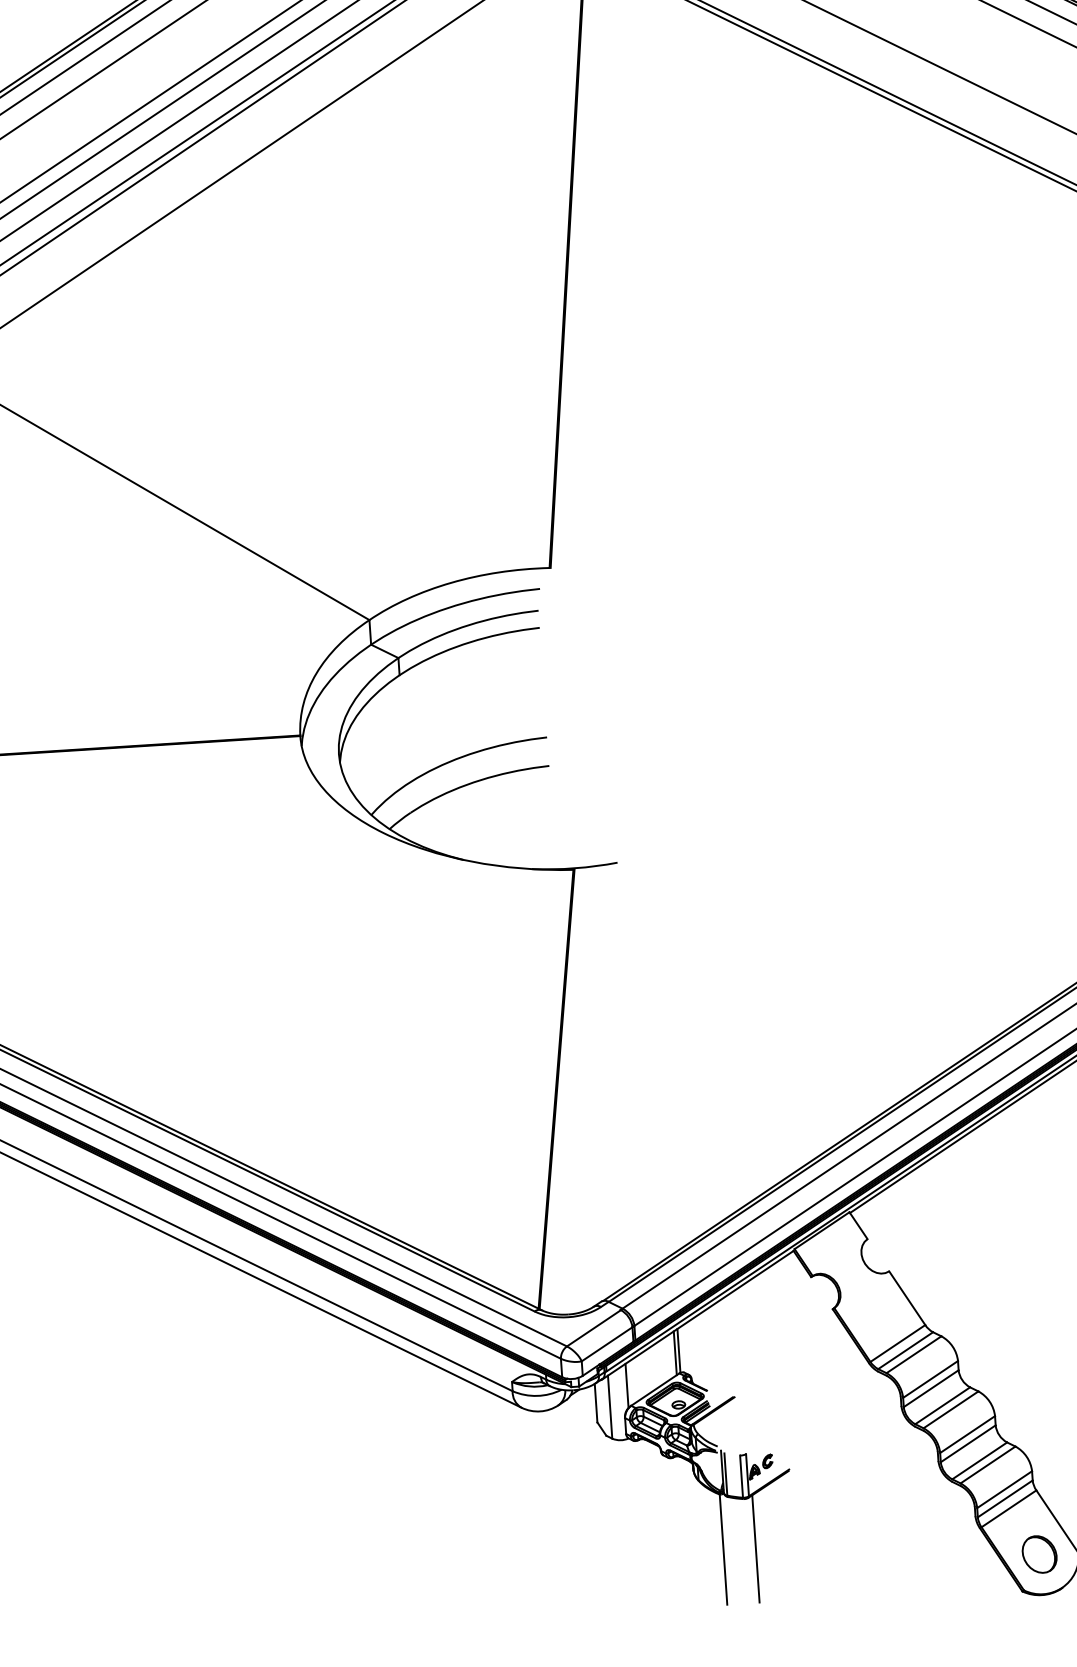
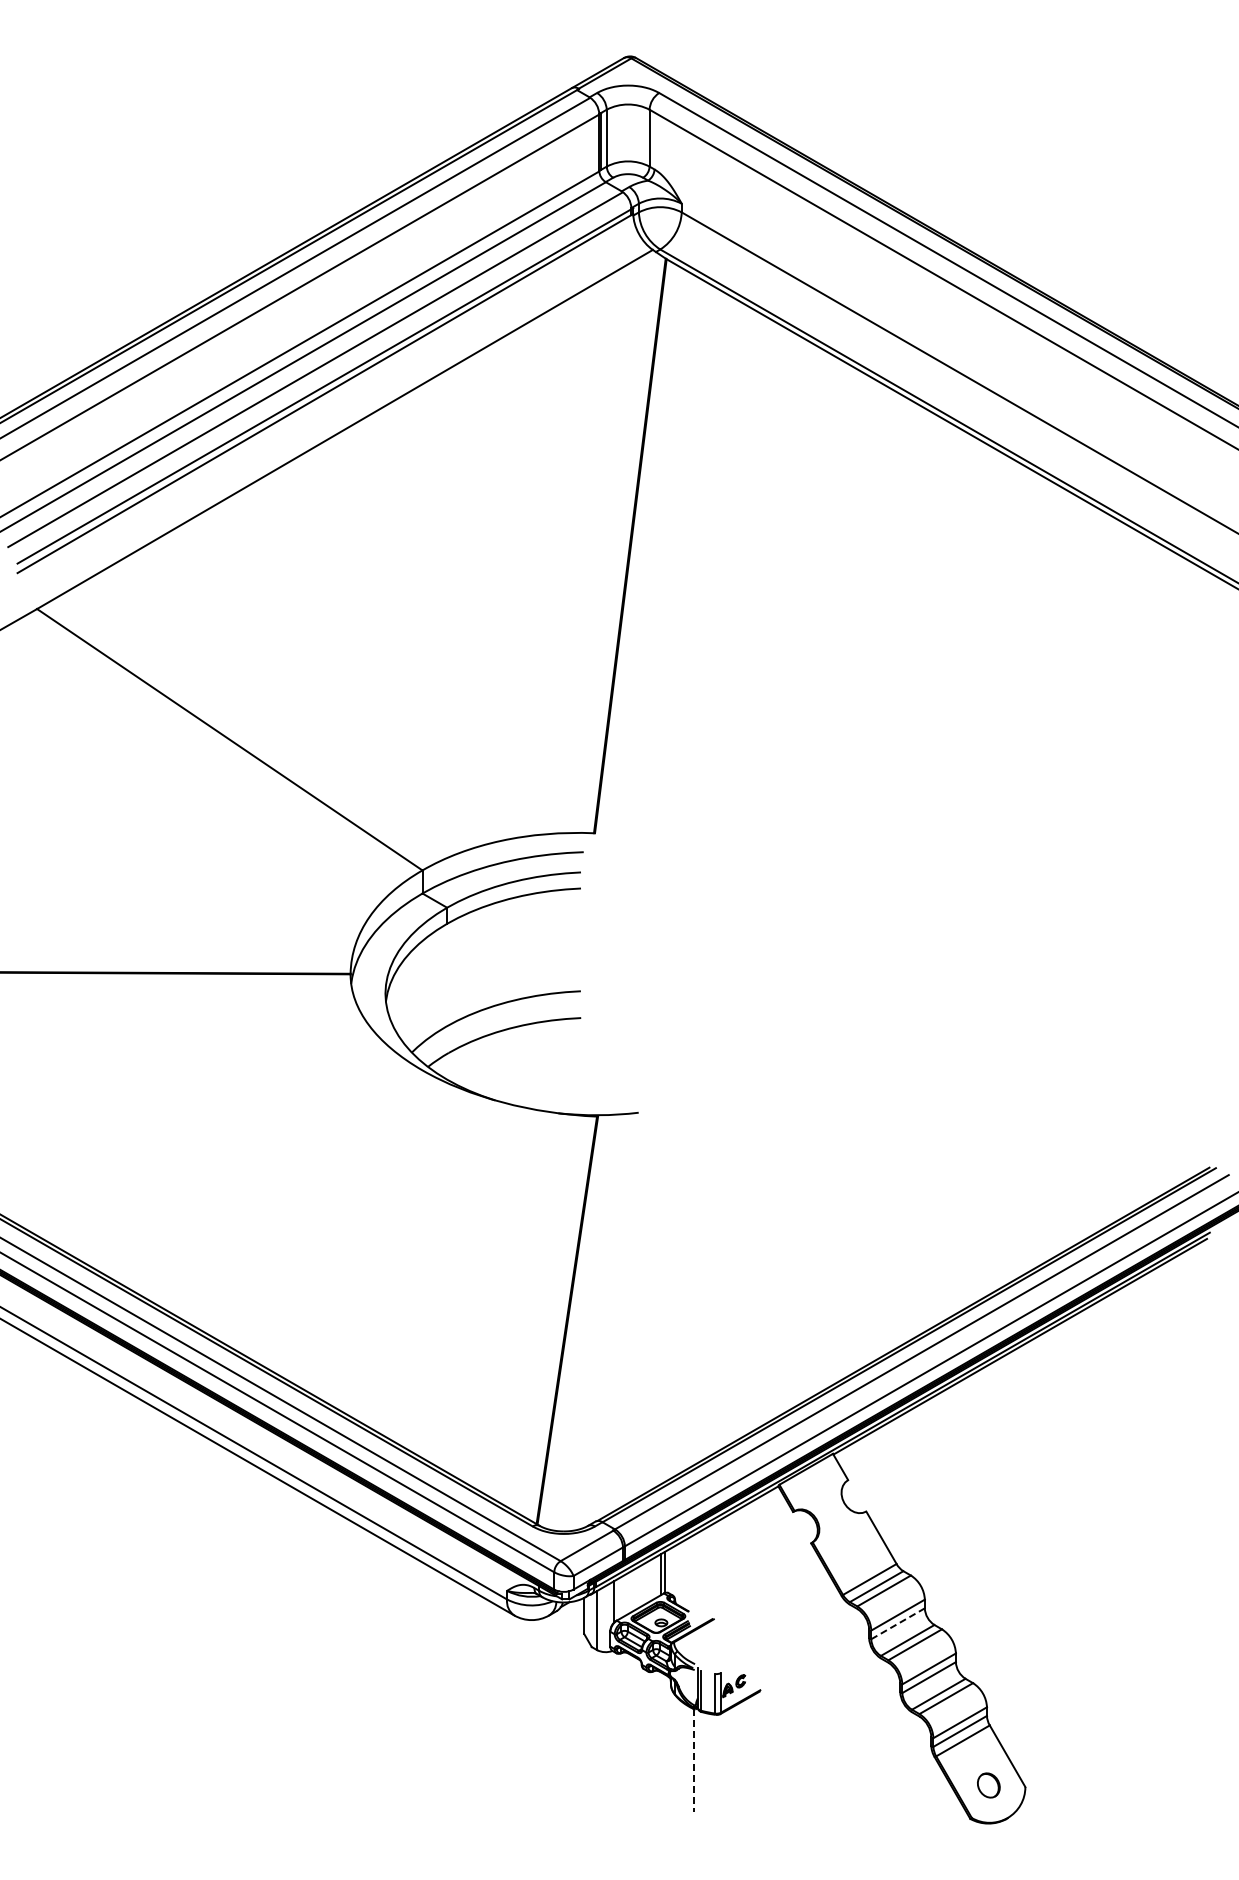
line: (931, 1388) -> (898, 1623), solid -> dashed
line: (756, 1548) -> (724, 1761), removed
line: (723, 1549) -> (693, 1760), solid -> dashed
part: (1039, 1554) -> (988, 1785), size x0.7

